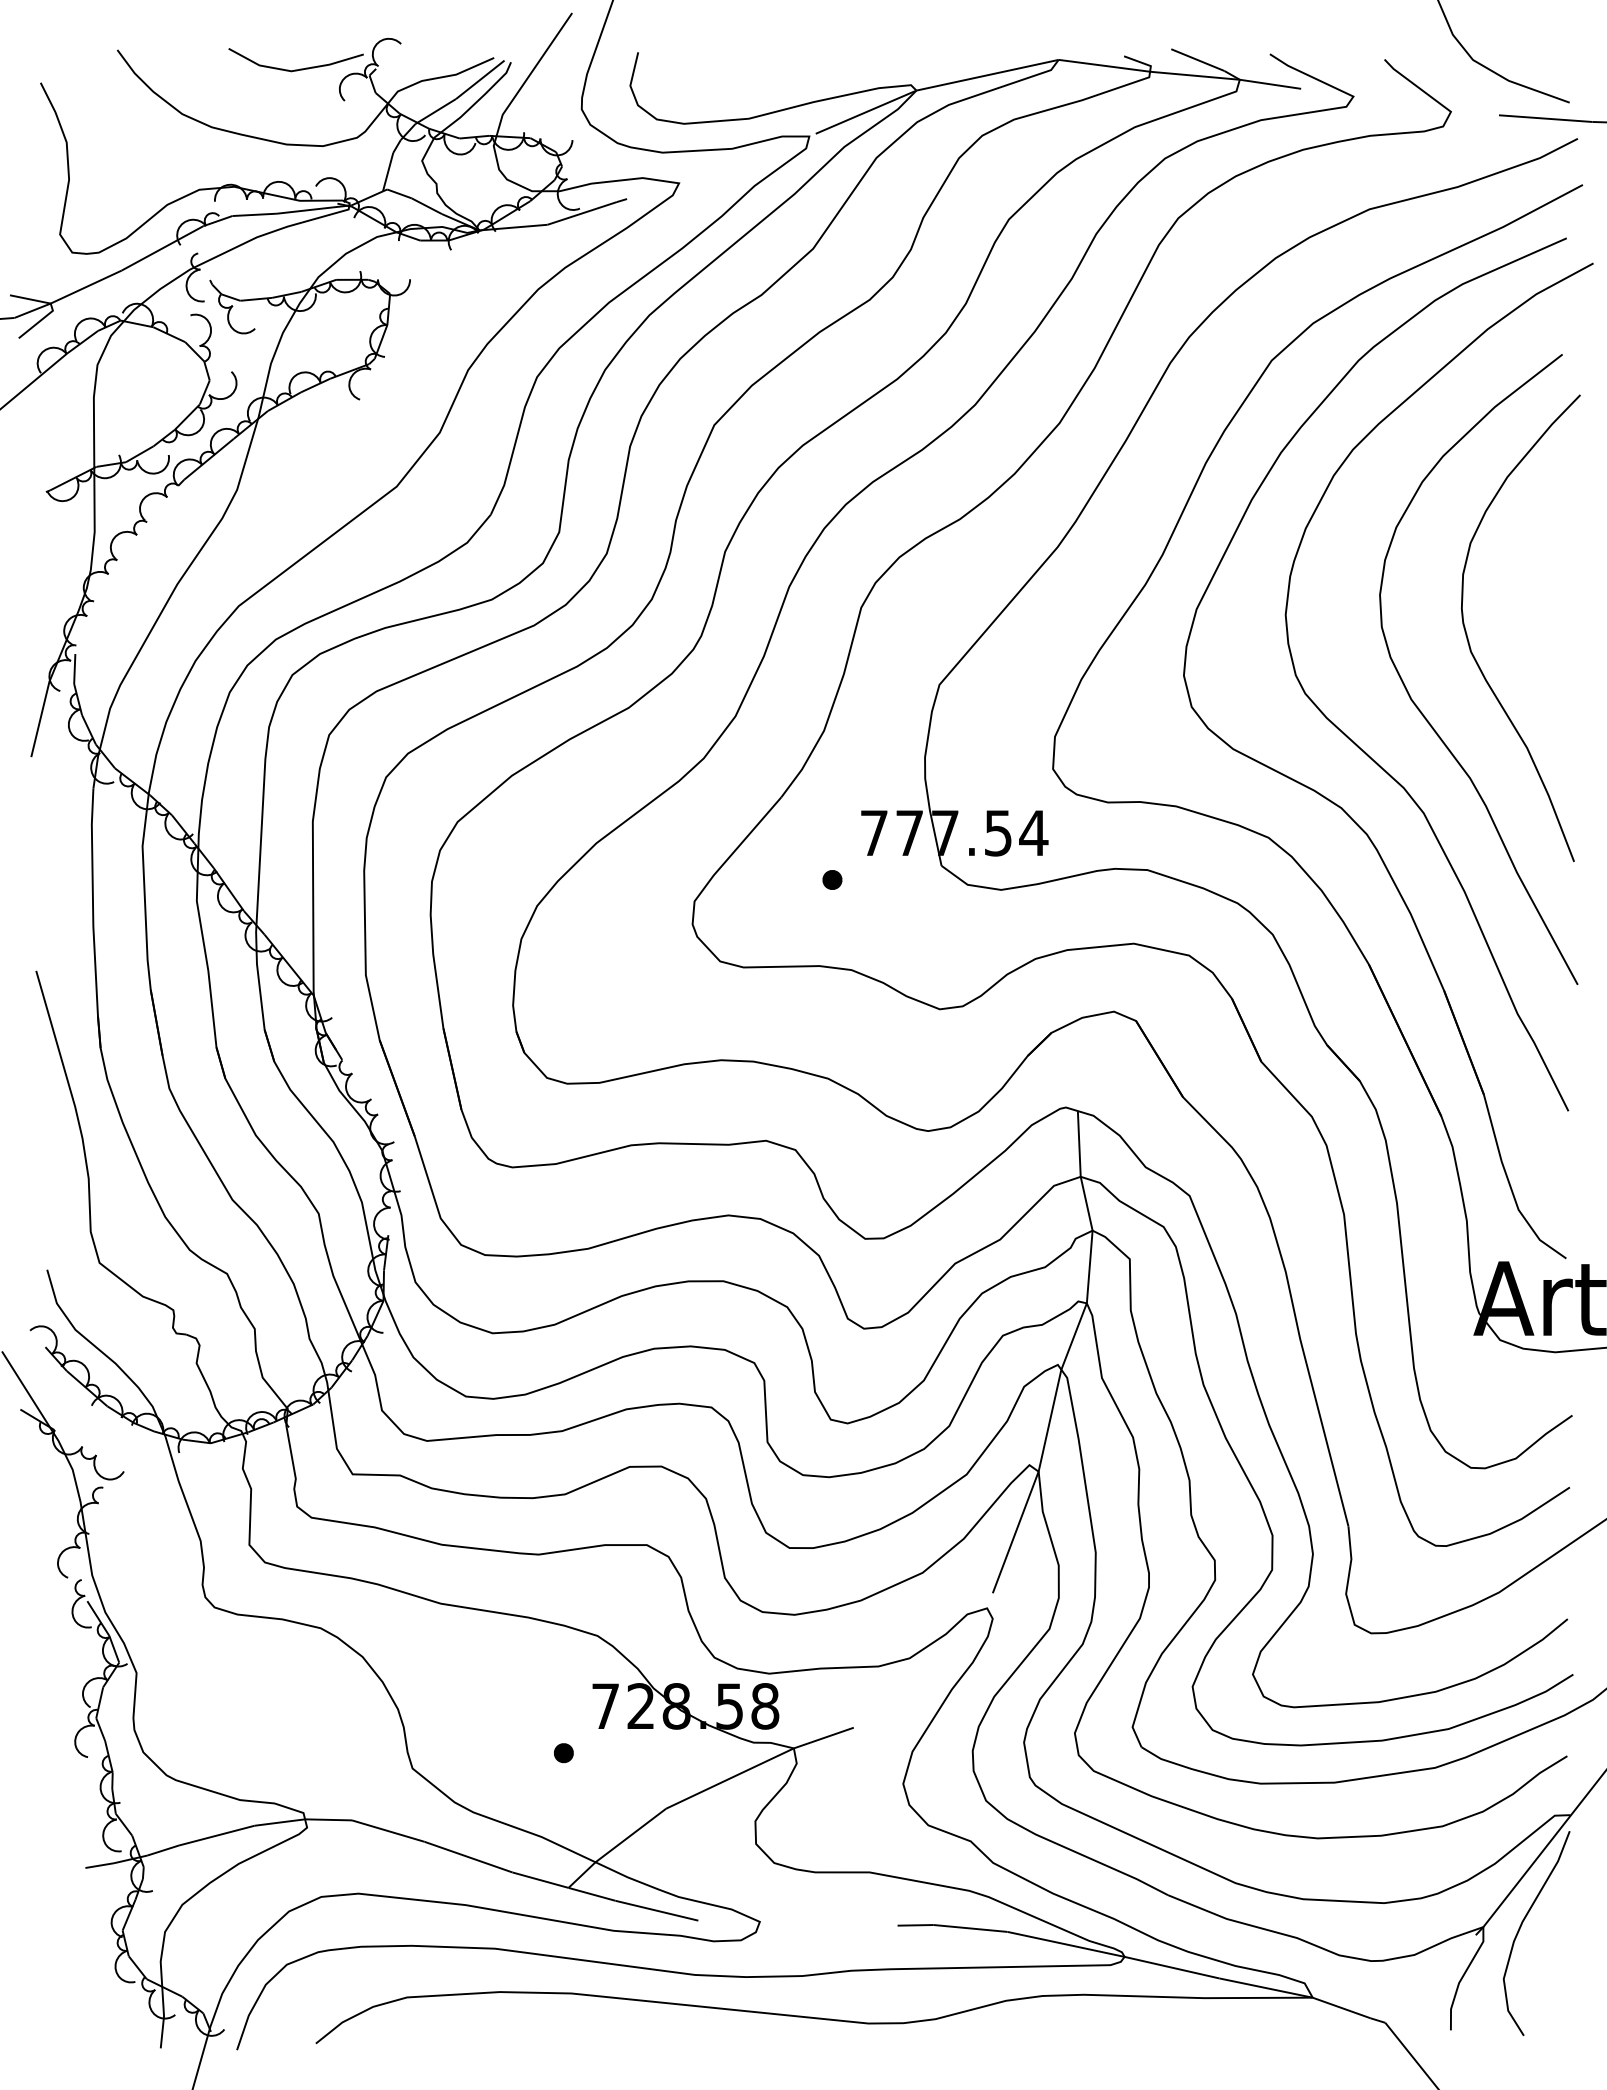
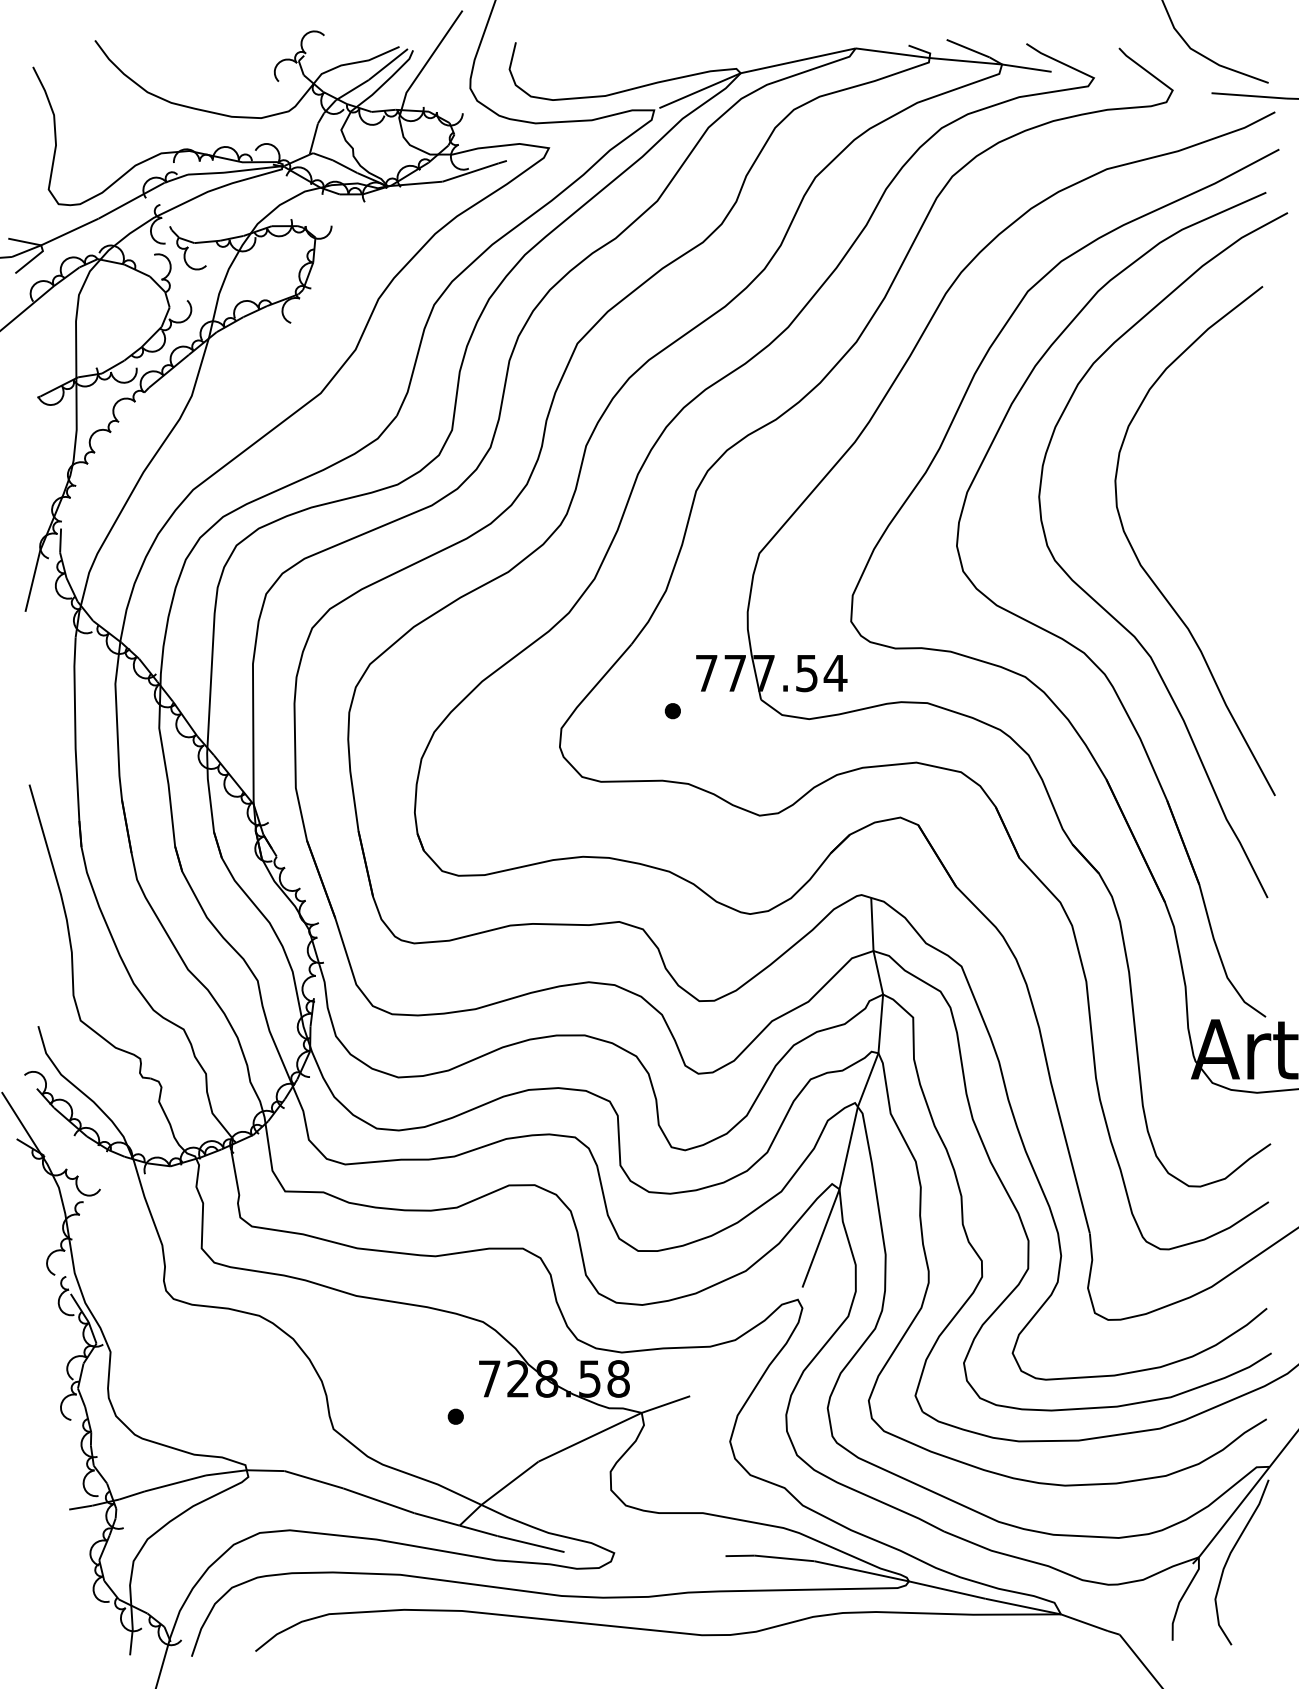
line: (295, 69) -> (238, 56), removed
curve: (1469, 641) -> (1187, 518), removed

